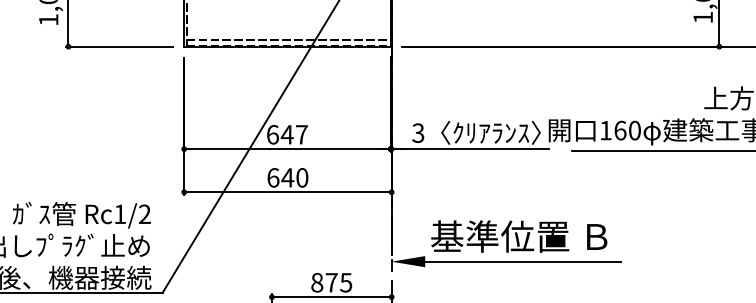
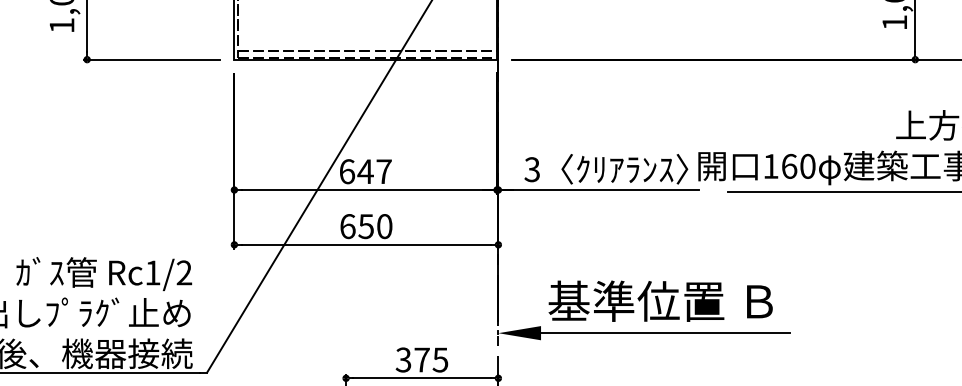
text: (287, 177) -> (365, 226), 640 -> 650
text: (317, 282) -> (403, 359), 875 -> 375

